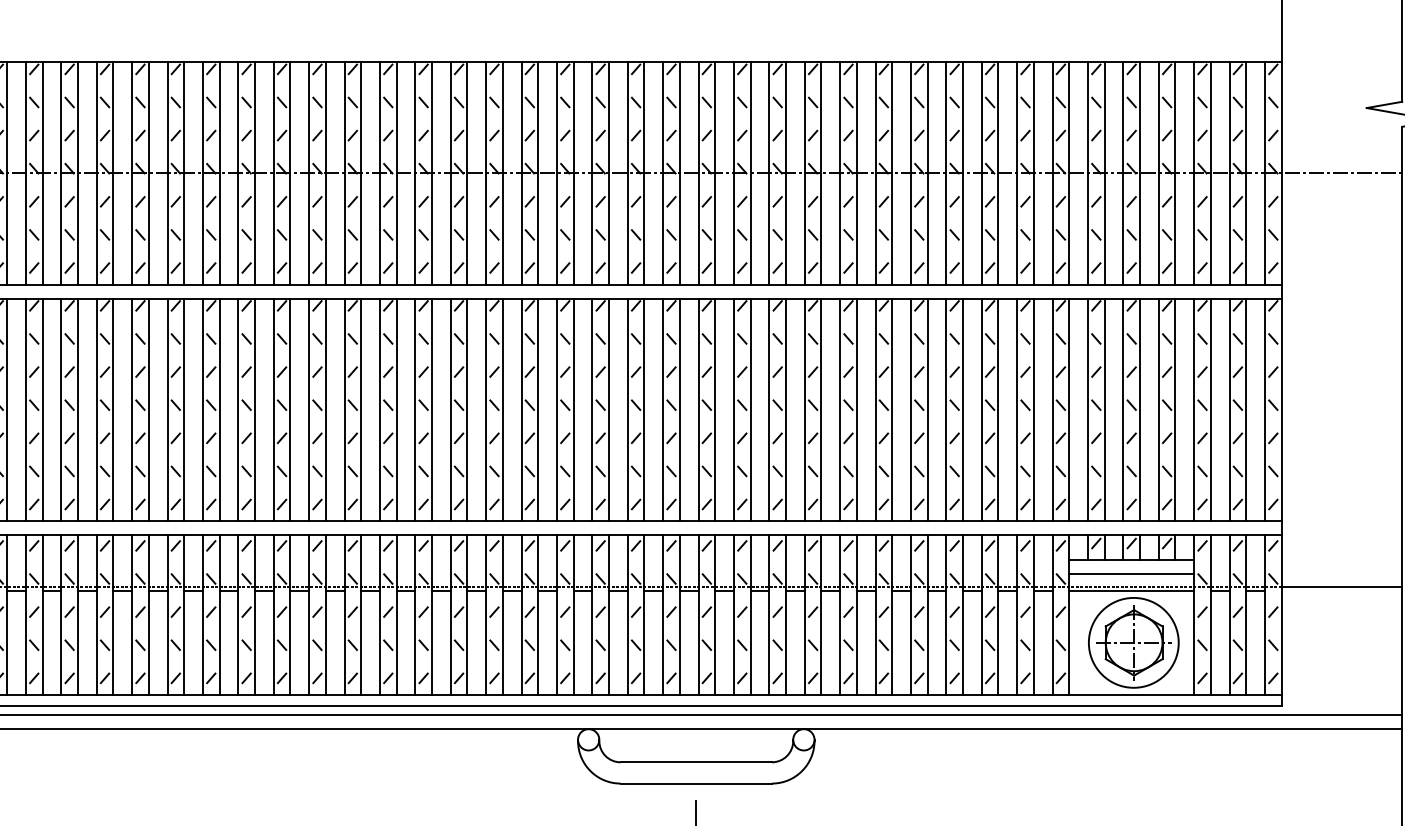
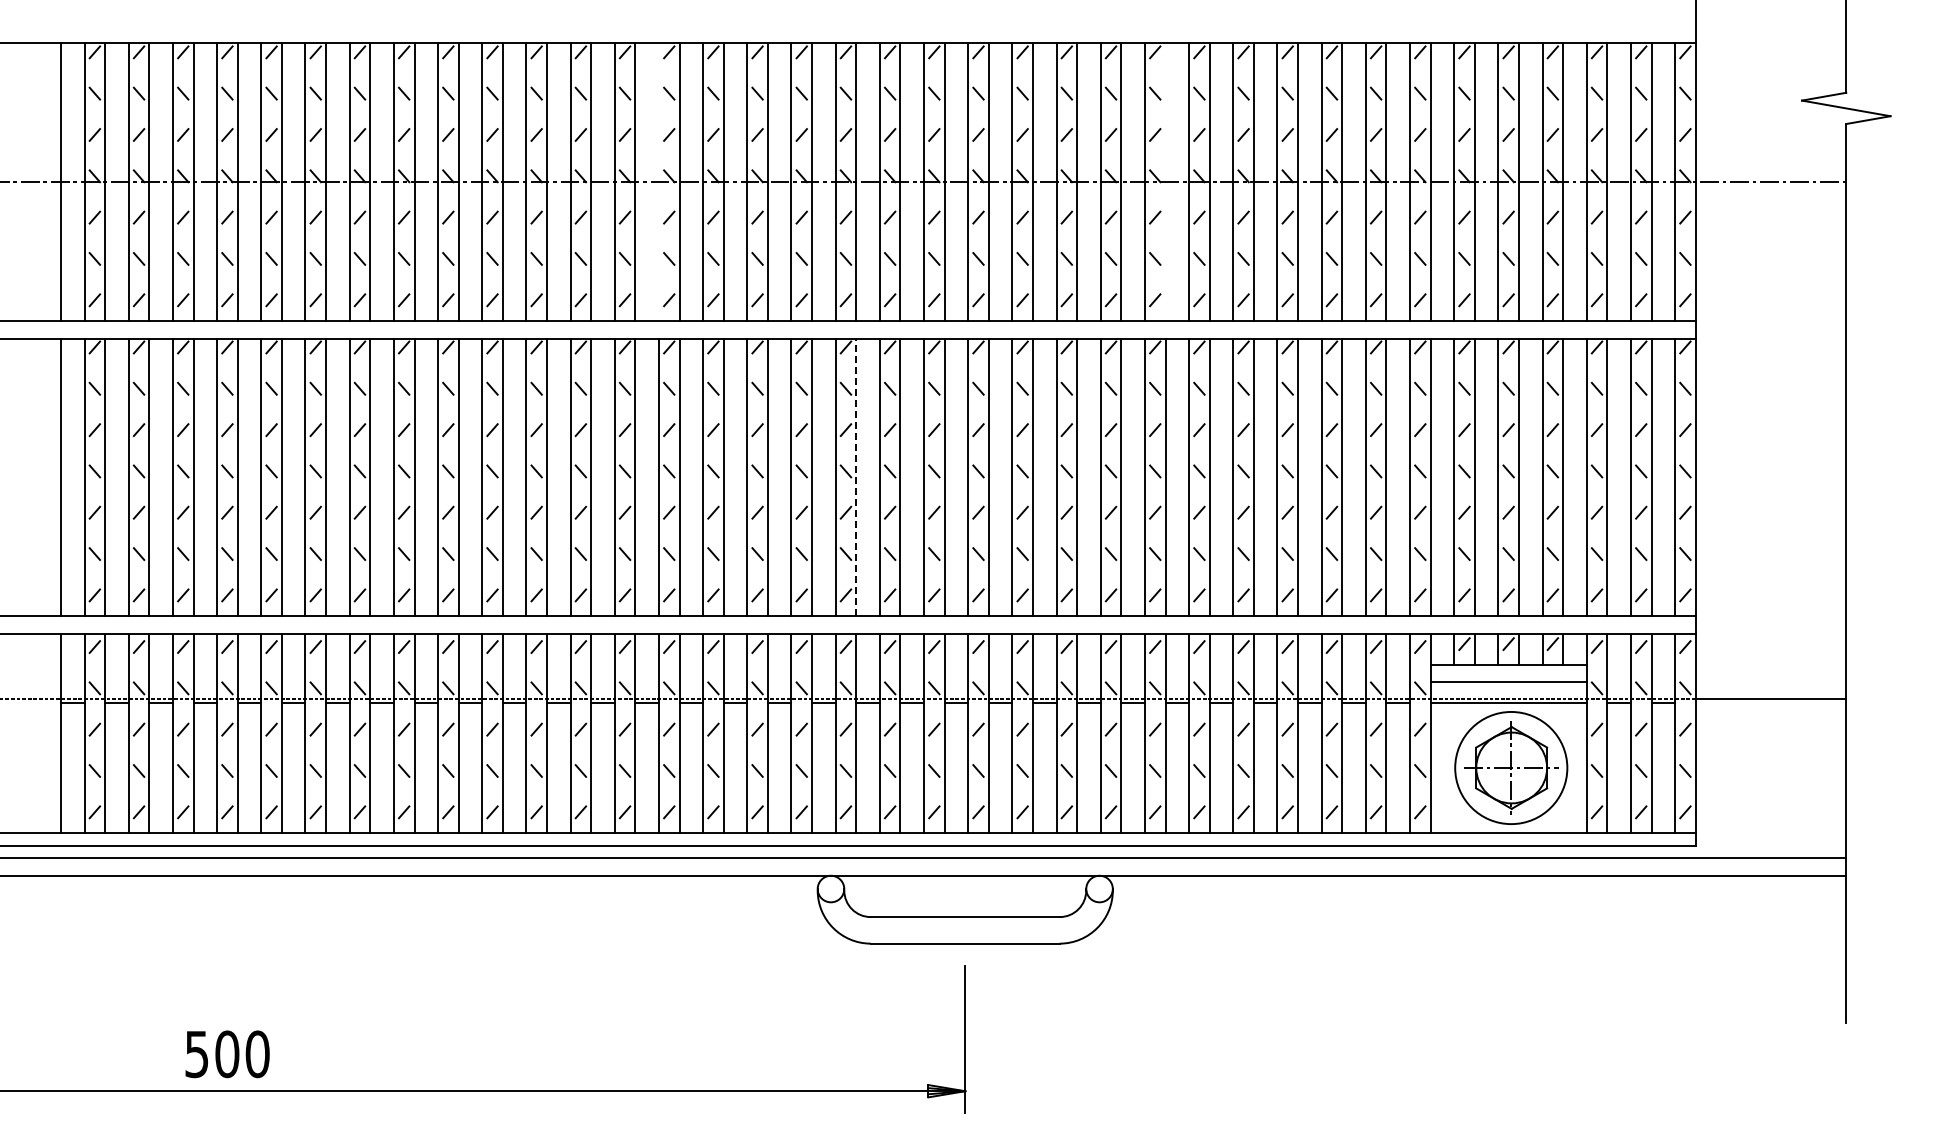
line: (450, 172) -> (658, 181), removed
line: (856, 172) -> (1165, 181), removed
line: (609, 410) -> (856, 477), solid -> dashed

